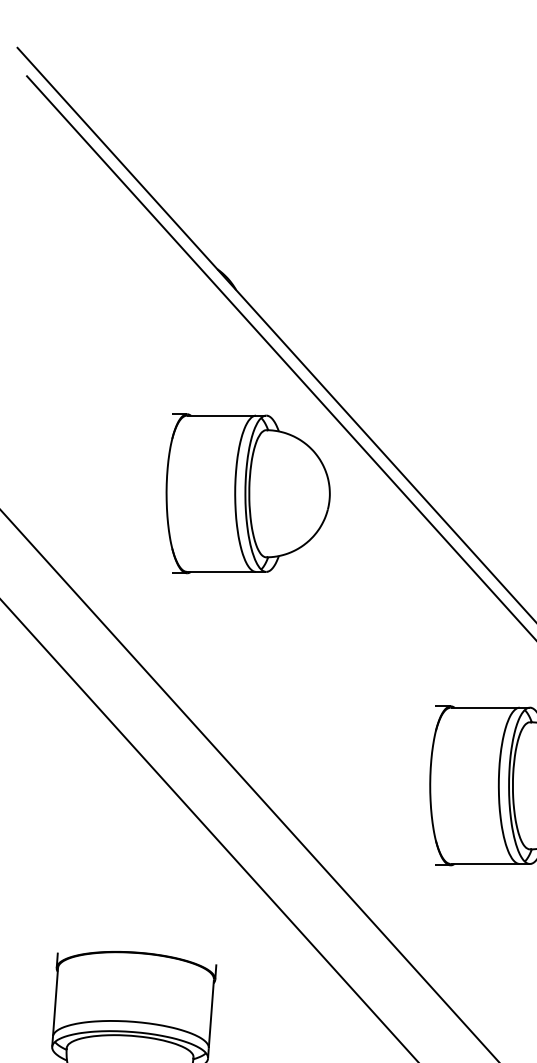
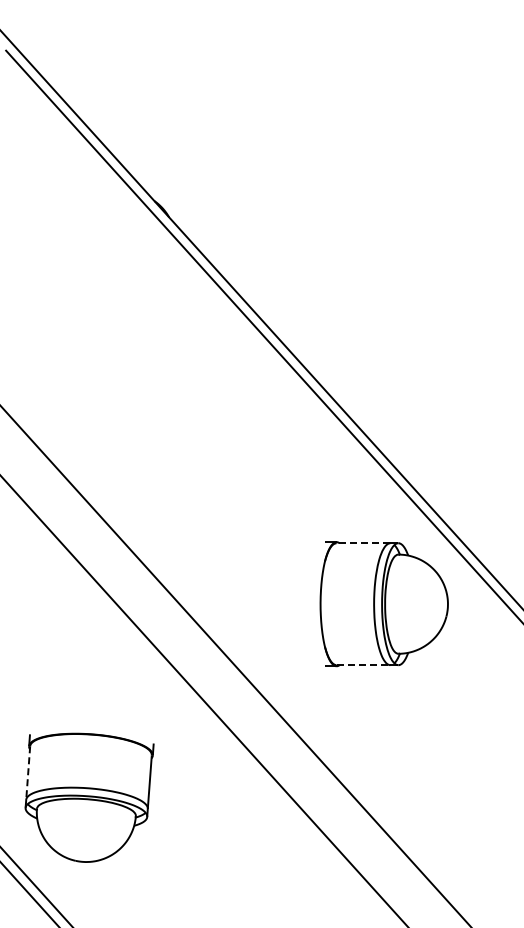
part: (248, 494) -> (178, 376), removed
line: (485, 708) -> (363, 543), solid -> dashed
line: (485, 864) -> (363, 665), solid -> dashed
line: (55, 1002) -> (28, 773), solid -> dashed

